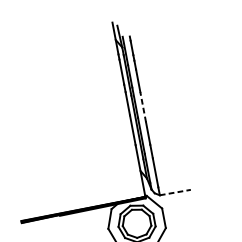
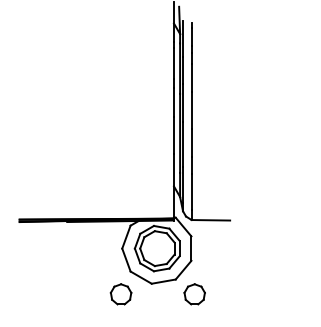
line: (143, 107) -> (191, 110), dashed -> solid
line: (175, 192) -> (211, 220), dashed -> solid

